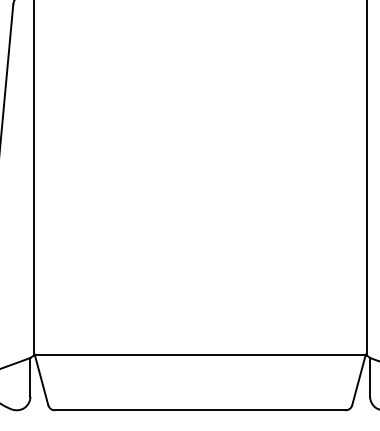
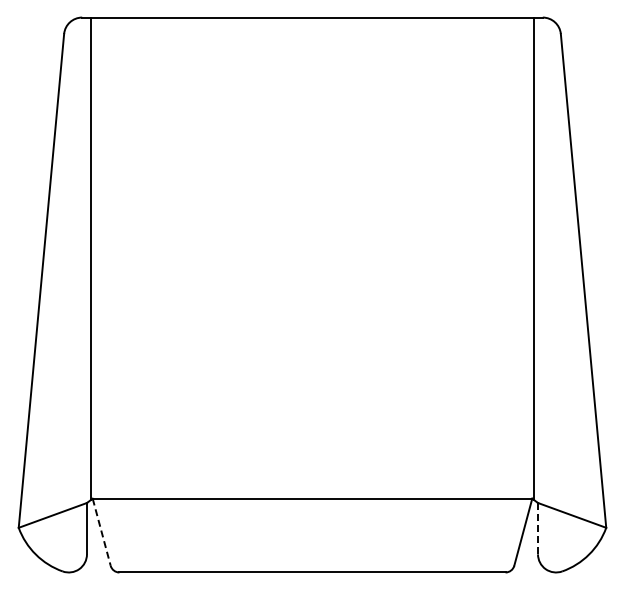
line: (370, 377) -> (538, 528), solid -> dashed
line: (41, 380) -> (101, 532), solid -> dashed

